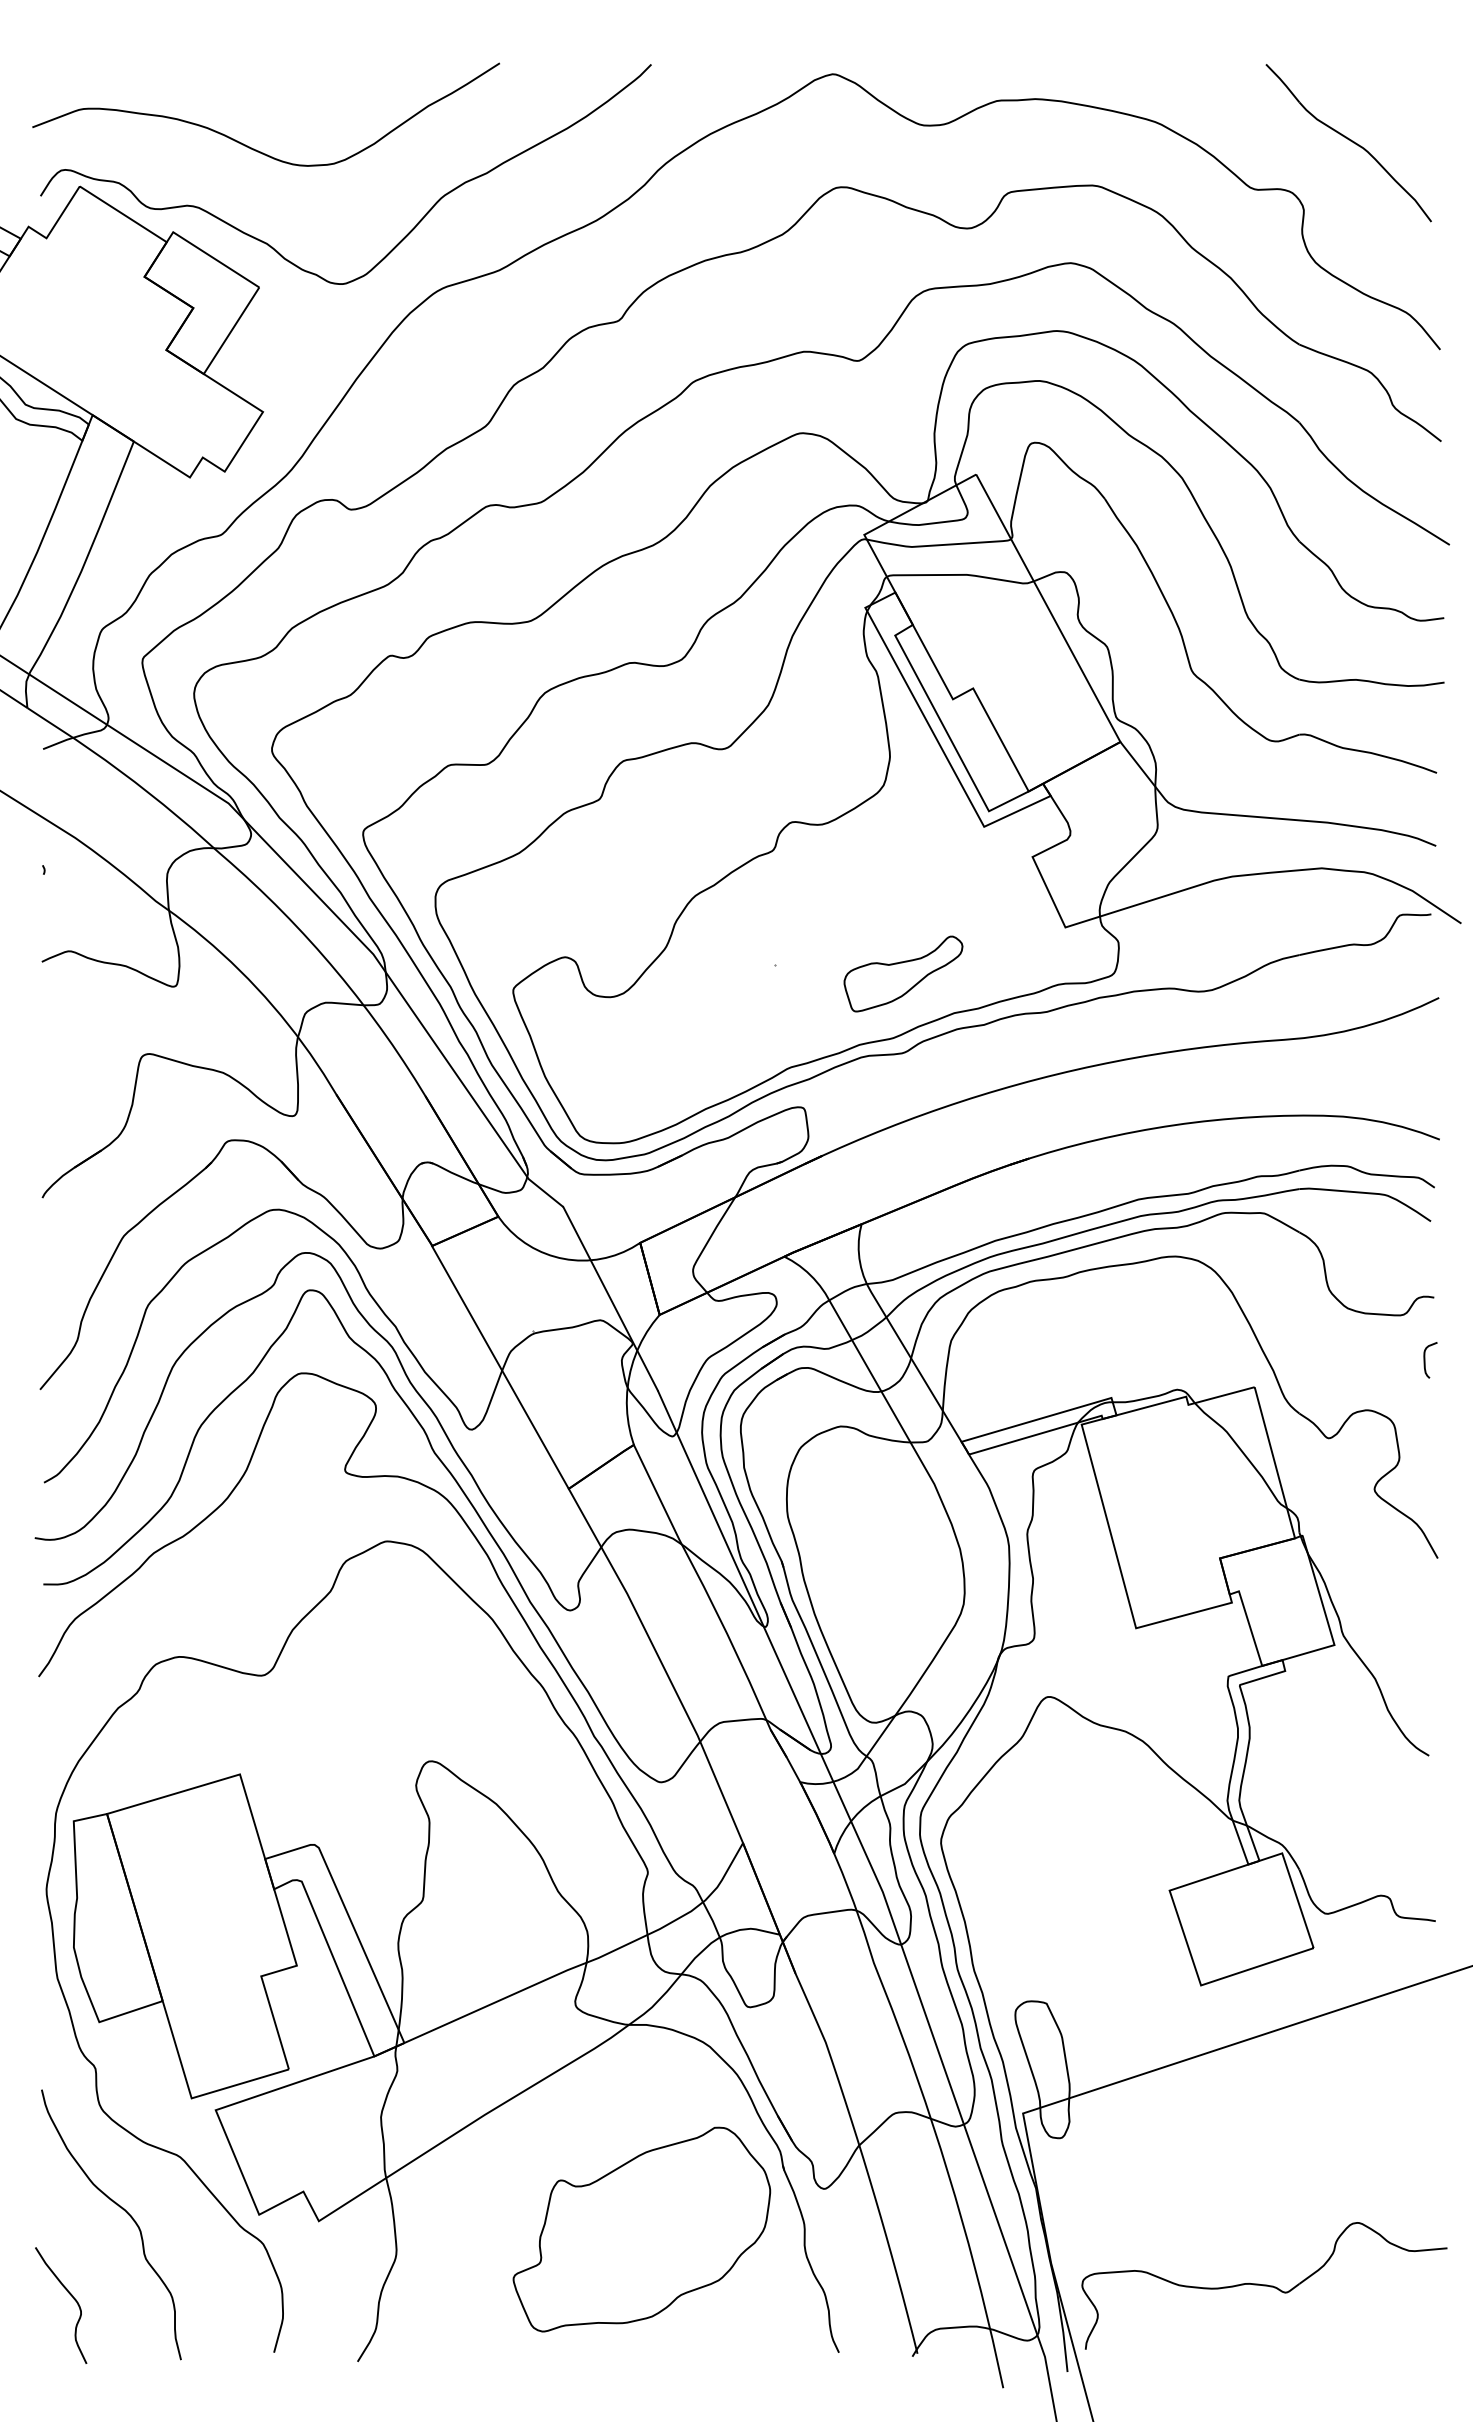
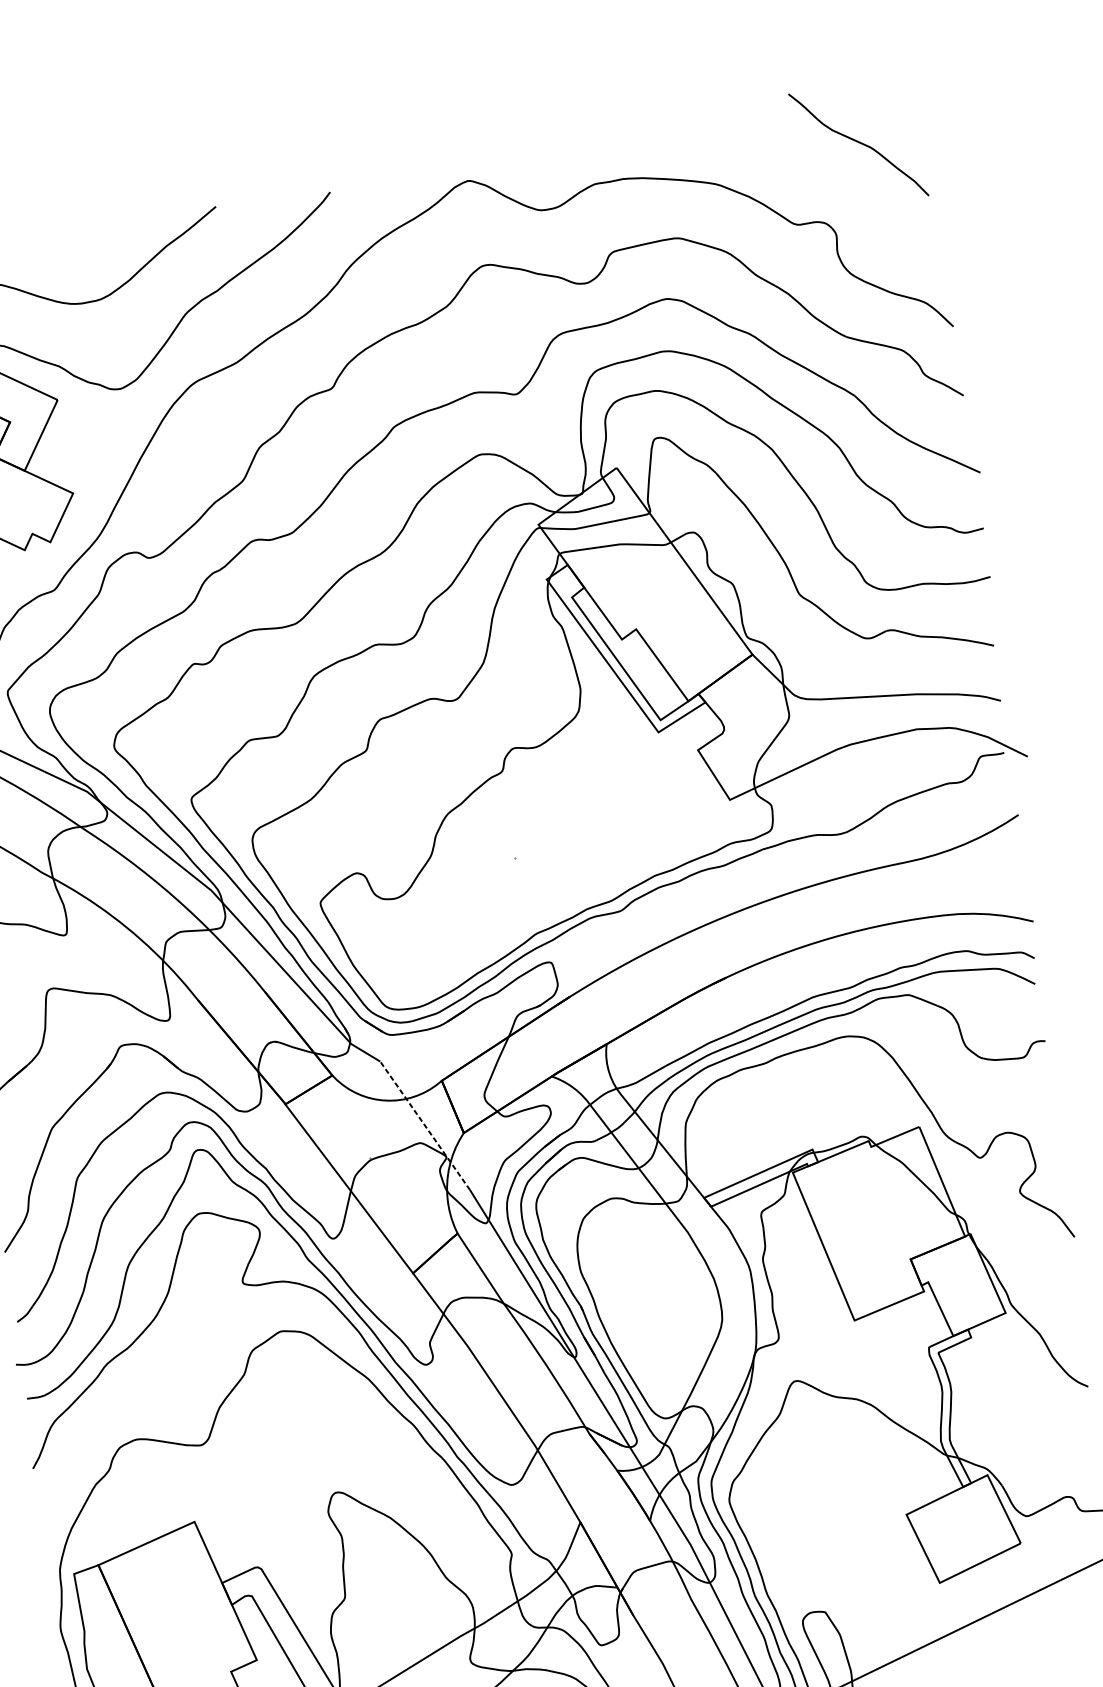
part: (1348, 143) -> (858, 145), moved
part: (903, 973) -> (612, 851), removed
line: (610, 1298) -> (425, 1125), solid -> dashed
curve: (1425, 1360) -> (1045, 1089), removed

